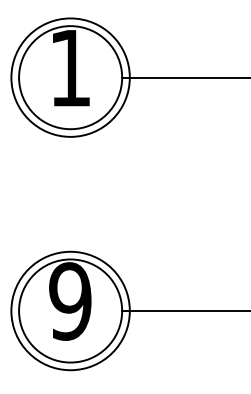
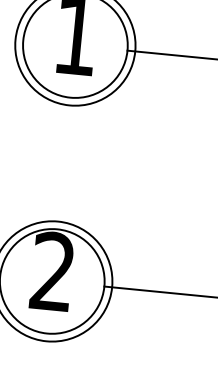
text: (70, 301) -> (53, 271), 9 -> 2

